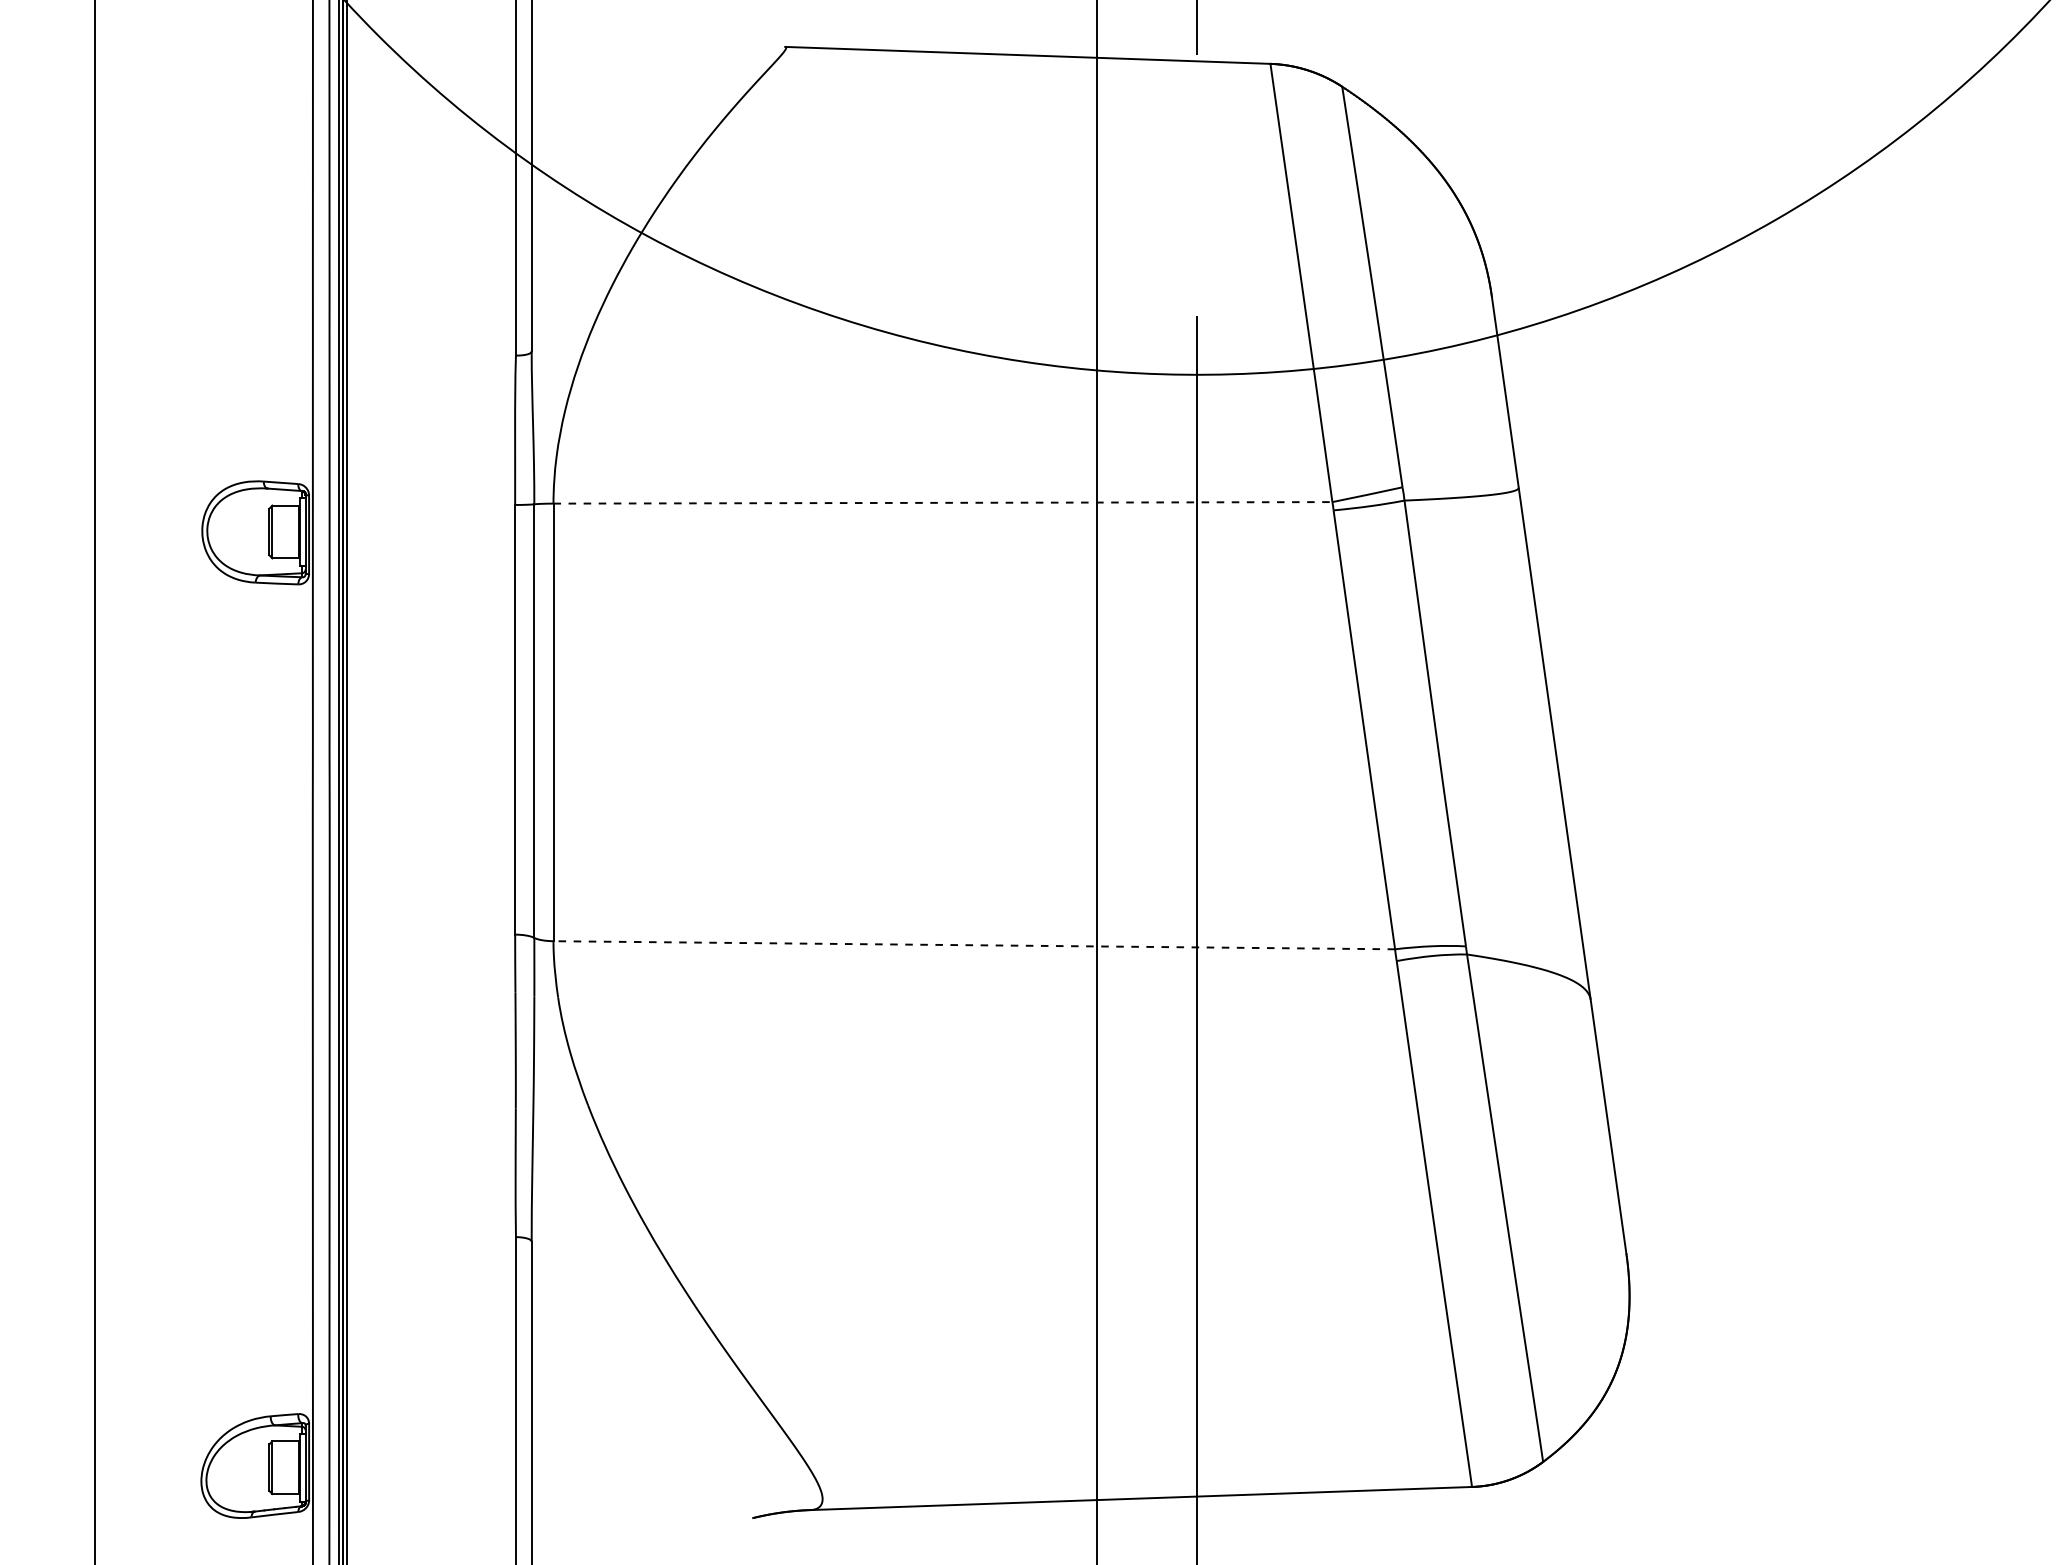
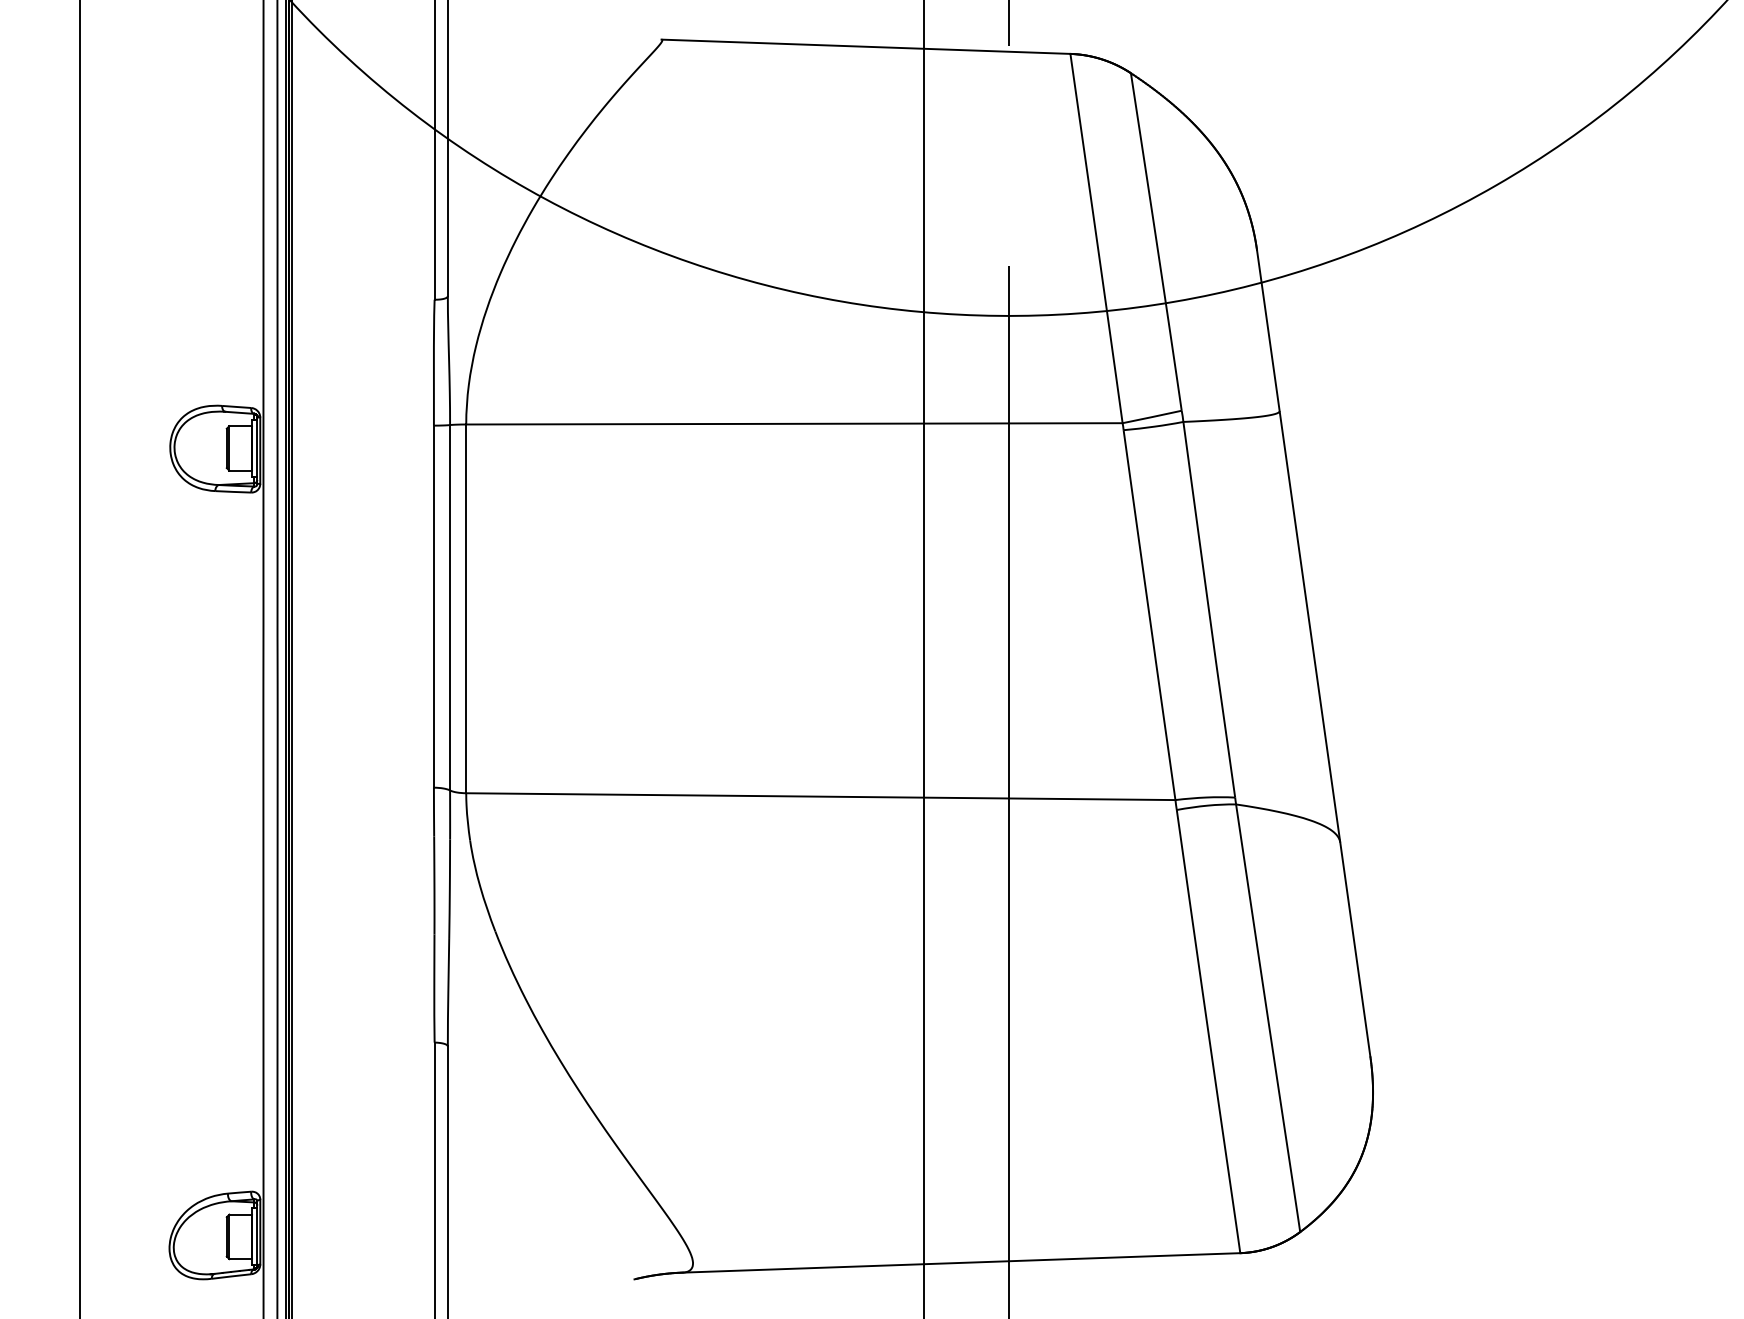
line: (943, 502) -> (794, 423), dashed -> solid
line: (974, 945) -> (821, 796), dashed -> solid

